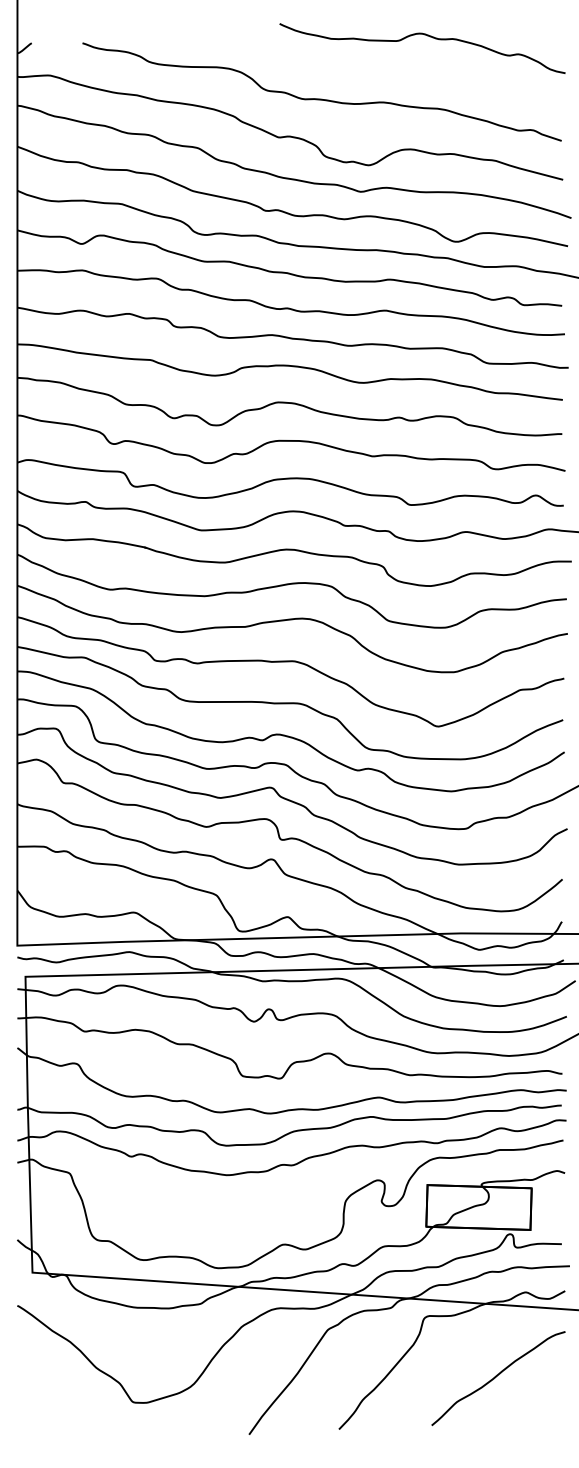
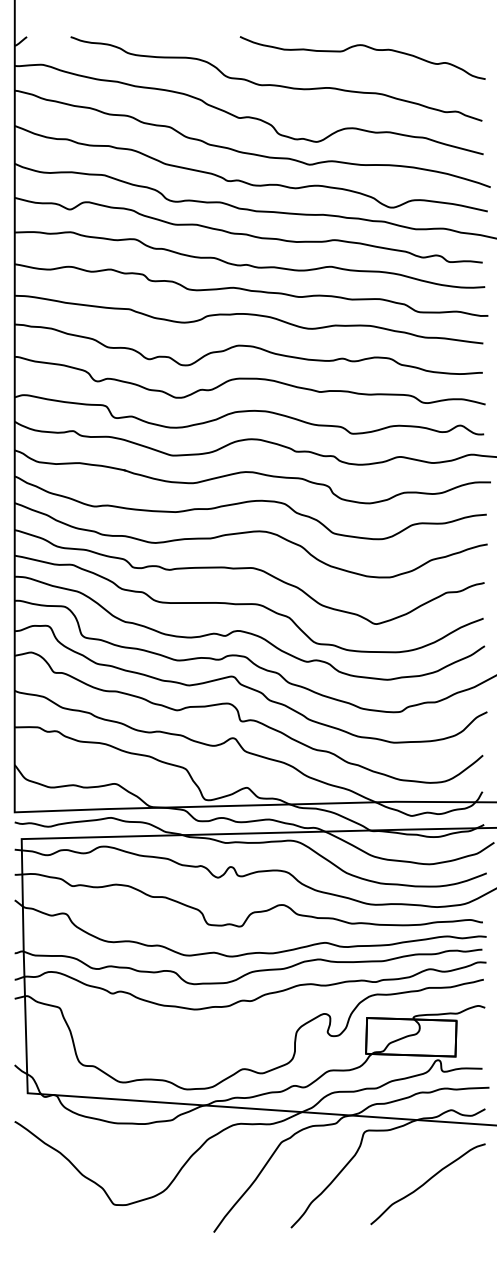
curve: (427, 36) -> (367, 47), moved

